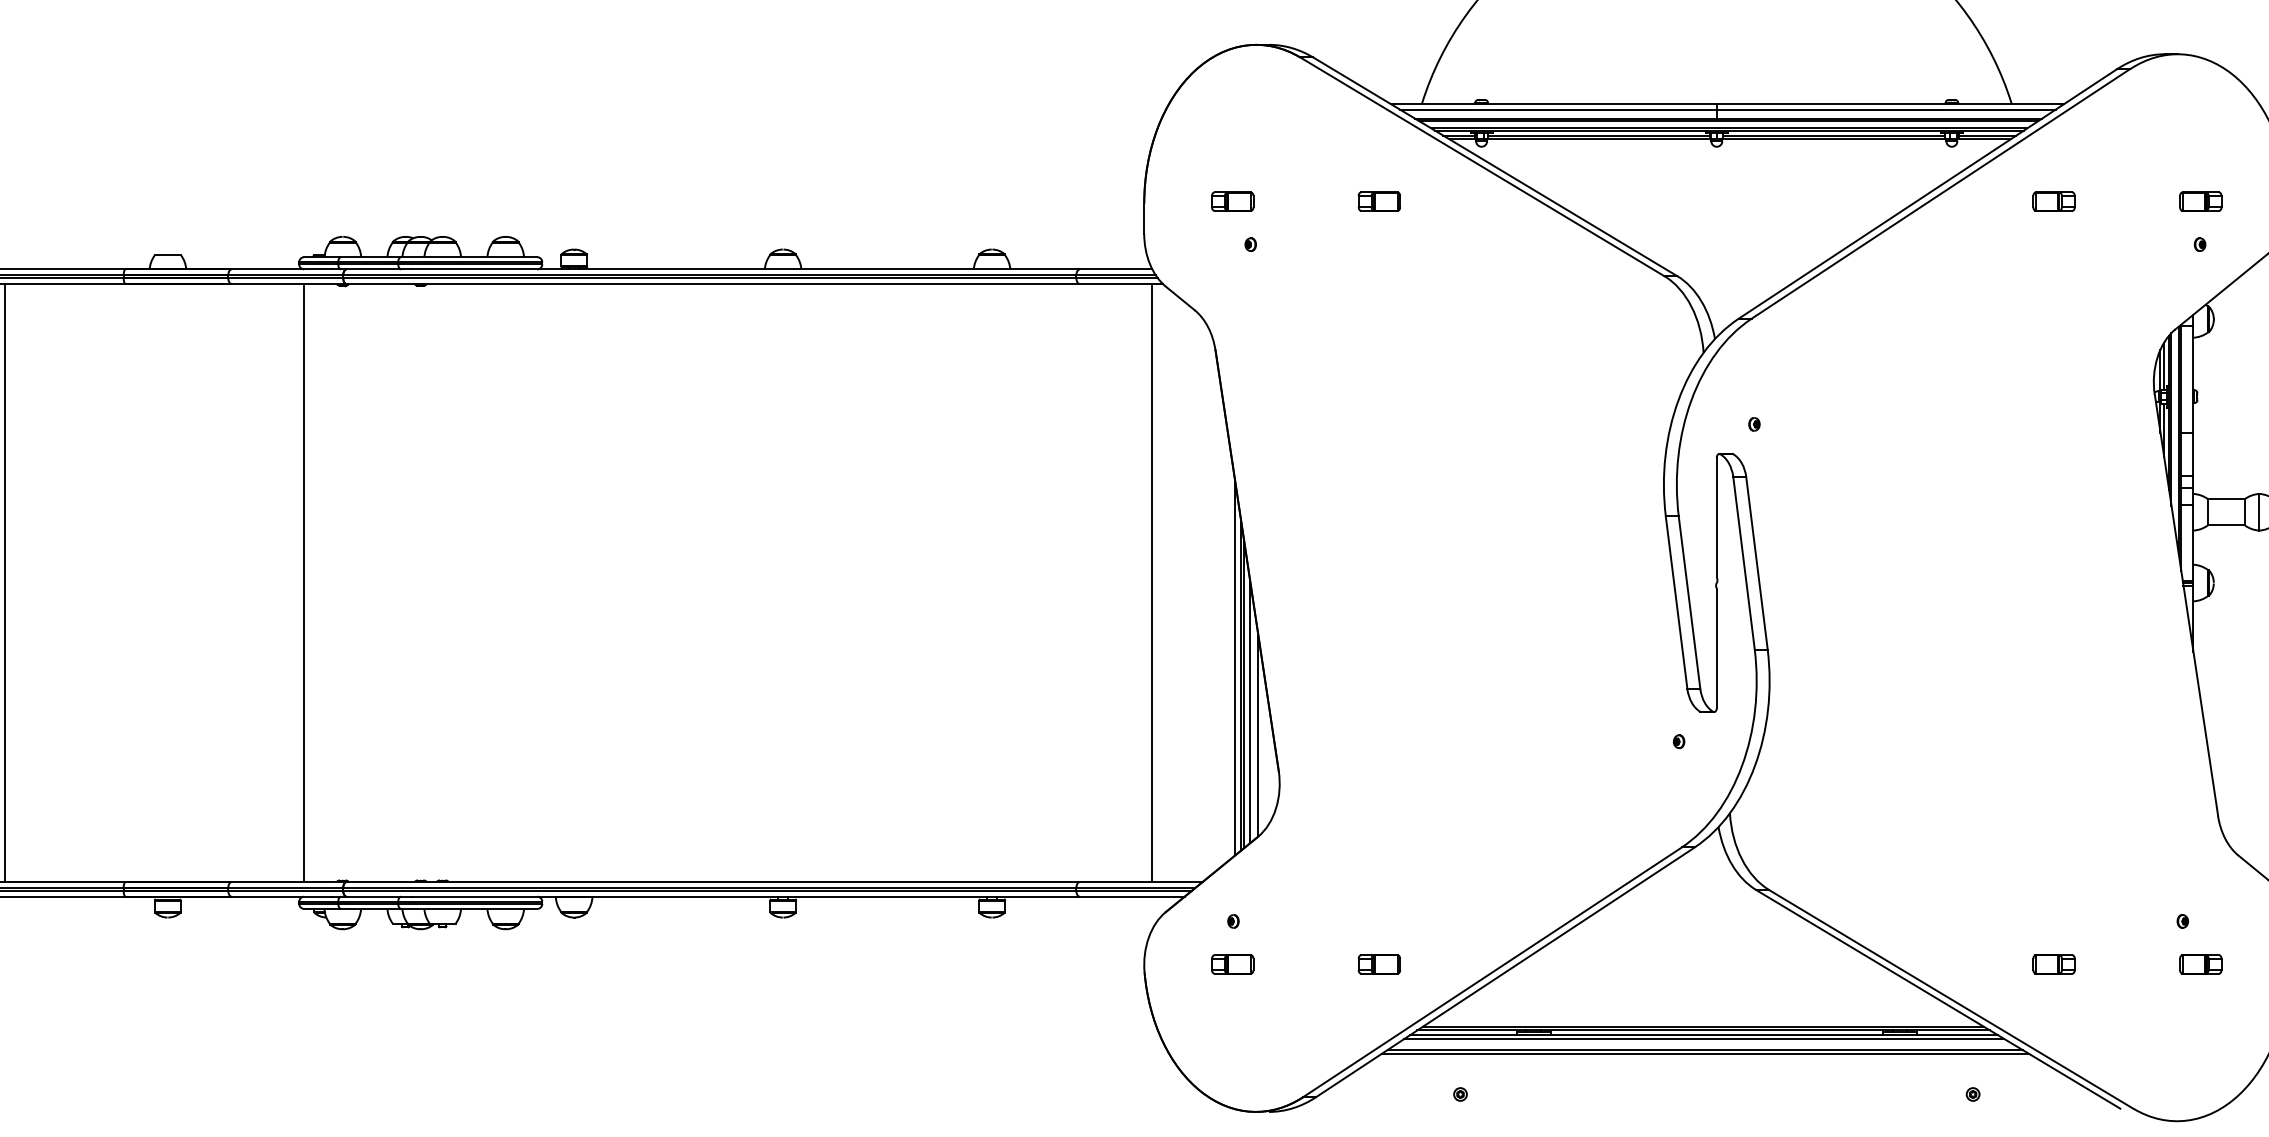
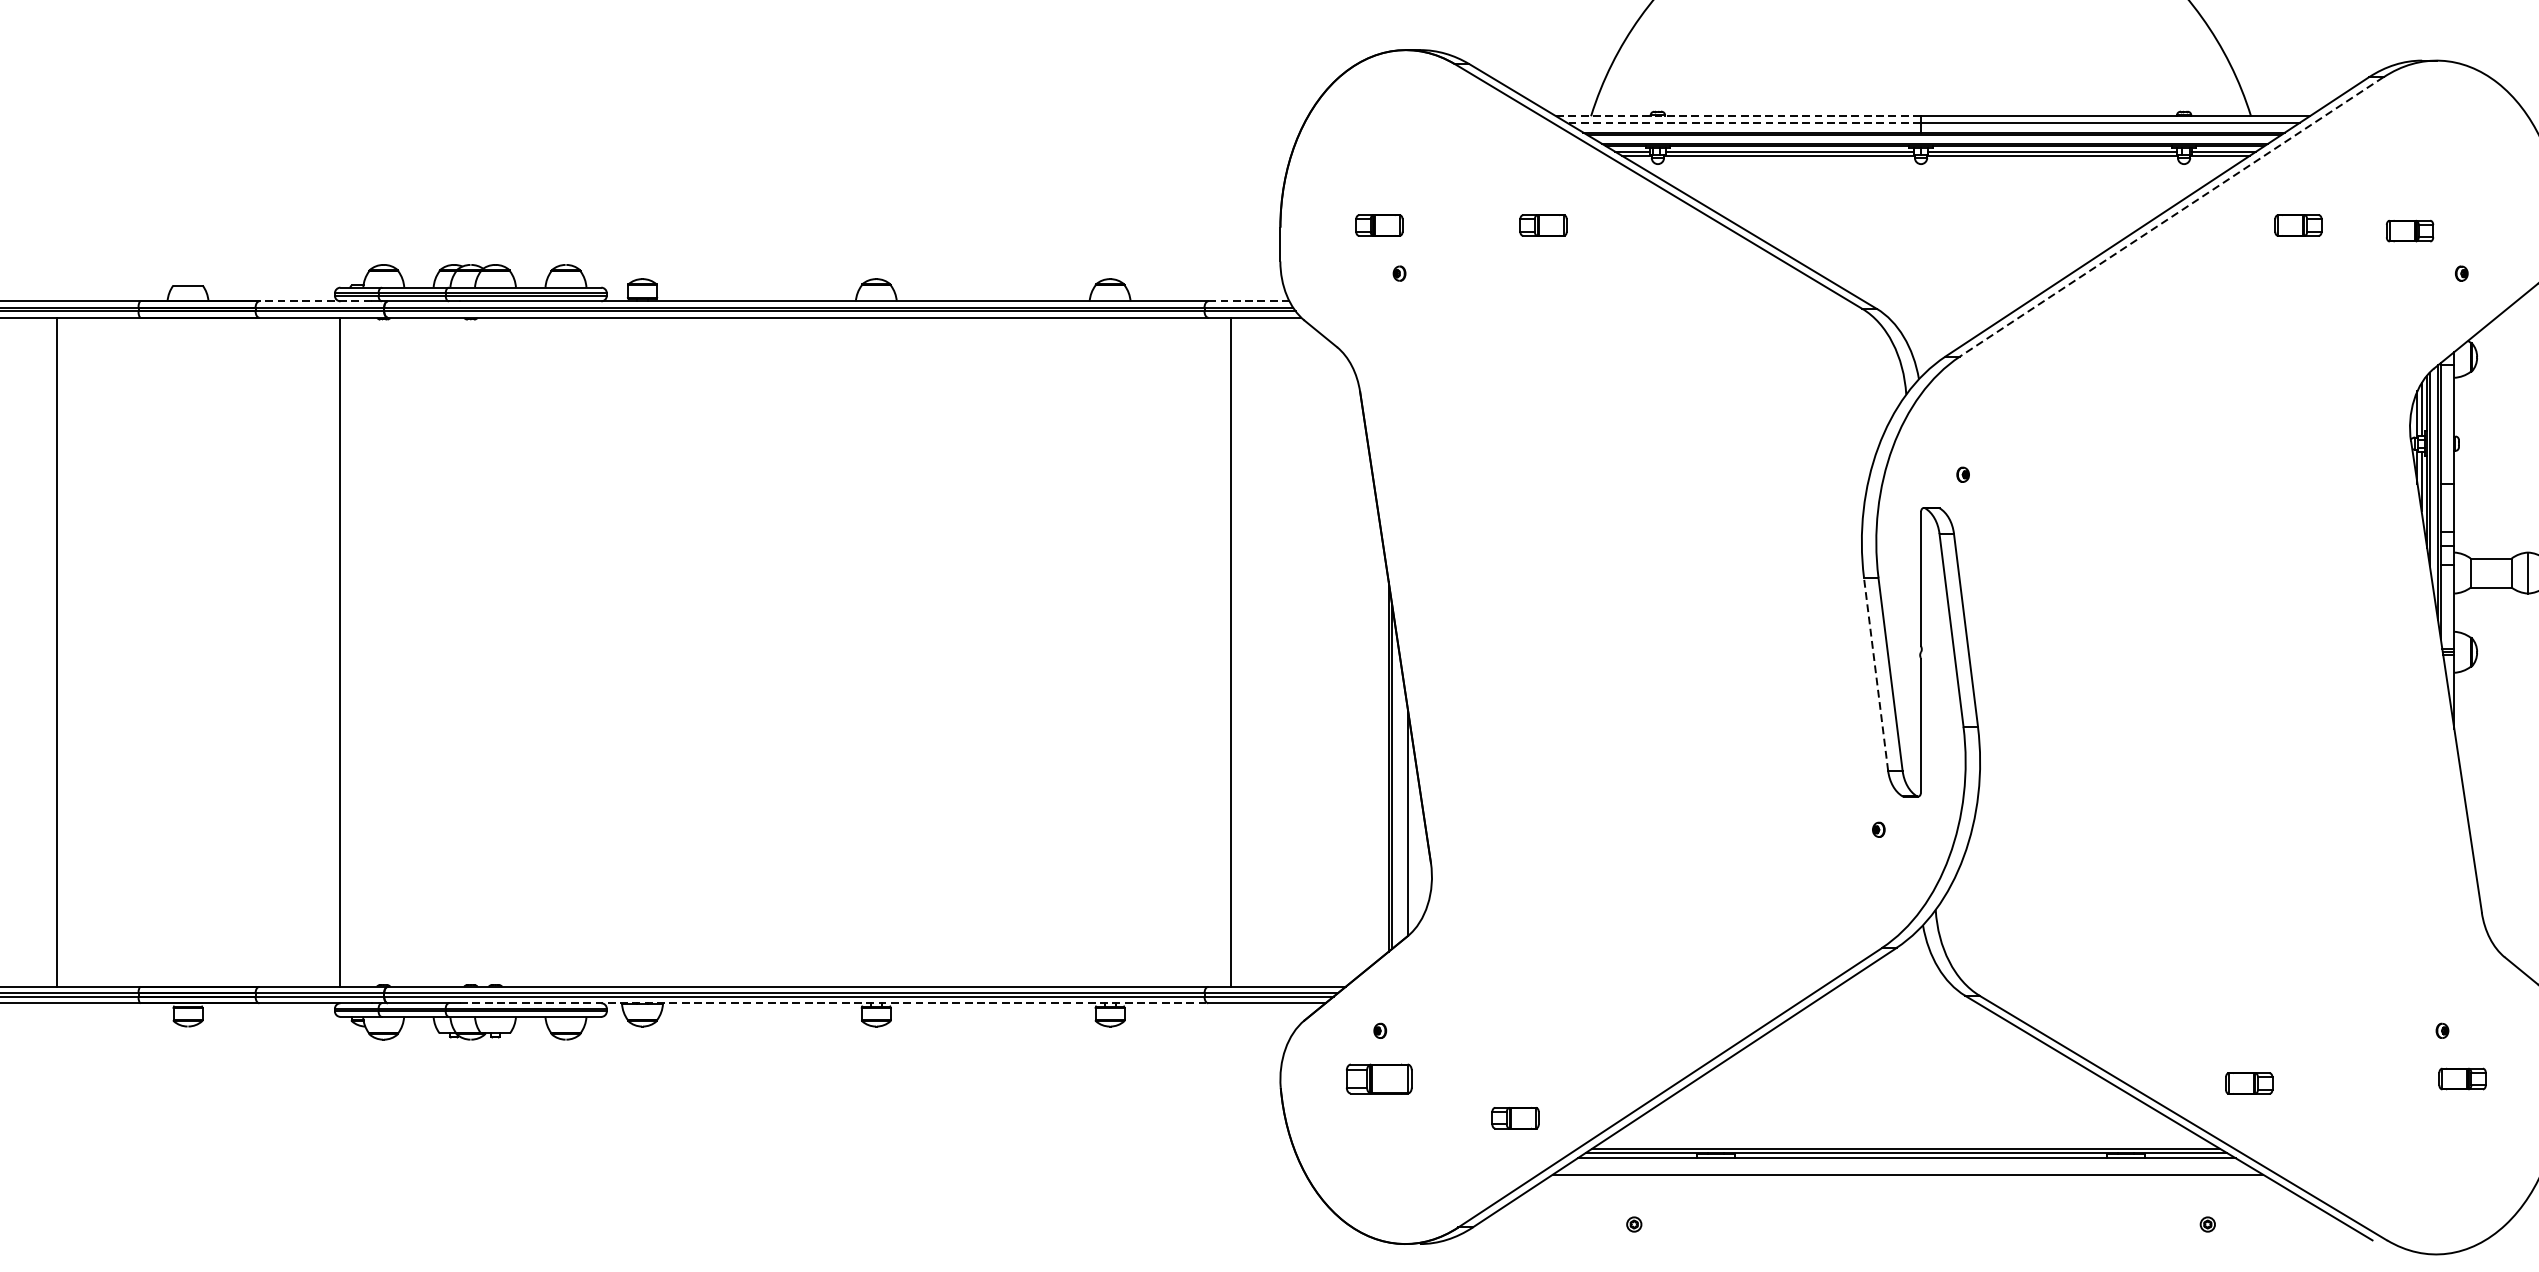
line: (1554, 103) -> (1739, 115), solid -> dashed
line: (1558, 109) -> (1743, 122), solid -> dashed
line: (1940, 193) -> (2171, 216), solid -> dashed
part: (2200, 201) -> (2409, 230), moved
line: (281, 269) -> (315, 301), solid -> dashed
line: (1116, 269) -> (1249, 301), solid -> dashed
line: (5, 583) -> (57, 652), moved
line: (1152, 583) -> (1231, 652), moved
line: (1676, 602) -> (1875, 674), solid -> dashed
line: (1235, 668) -> (1382, 747), removed
line: (1249, 711) -> (1398, 796), removed
line: (745, 896) -> (834, 1002), solid -> dashed
part: (1232, 964) -> (1379, 1079), size x1.4
part: (1379, 964) -> (1515, 1118), moved
part: (2053, 964) -> (2248, 1083), moved
line: (1704, 1038) -> (1907, 1161), removed
line: (1705, 1053) -> (1908, 1178), removed

